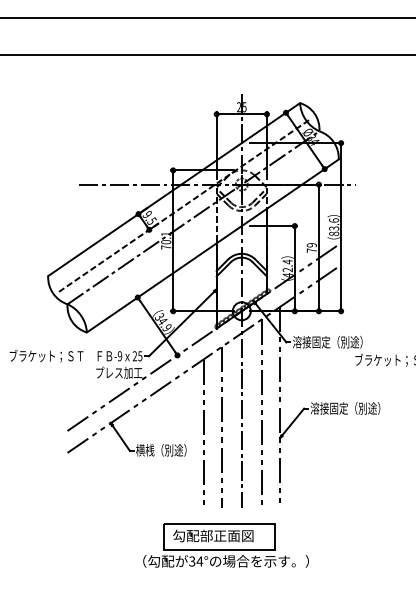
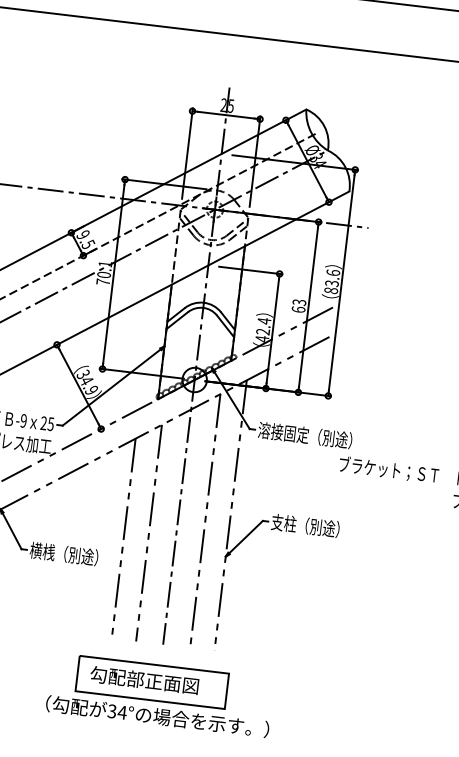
text: (311, 247) -> (298, 305), 79 -> 63
text: (345, 408) -> (318, 527), 溶接固定（別途） -> 支柱（別途）
part: (225, 545) -> (159, 695), moved

